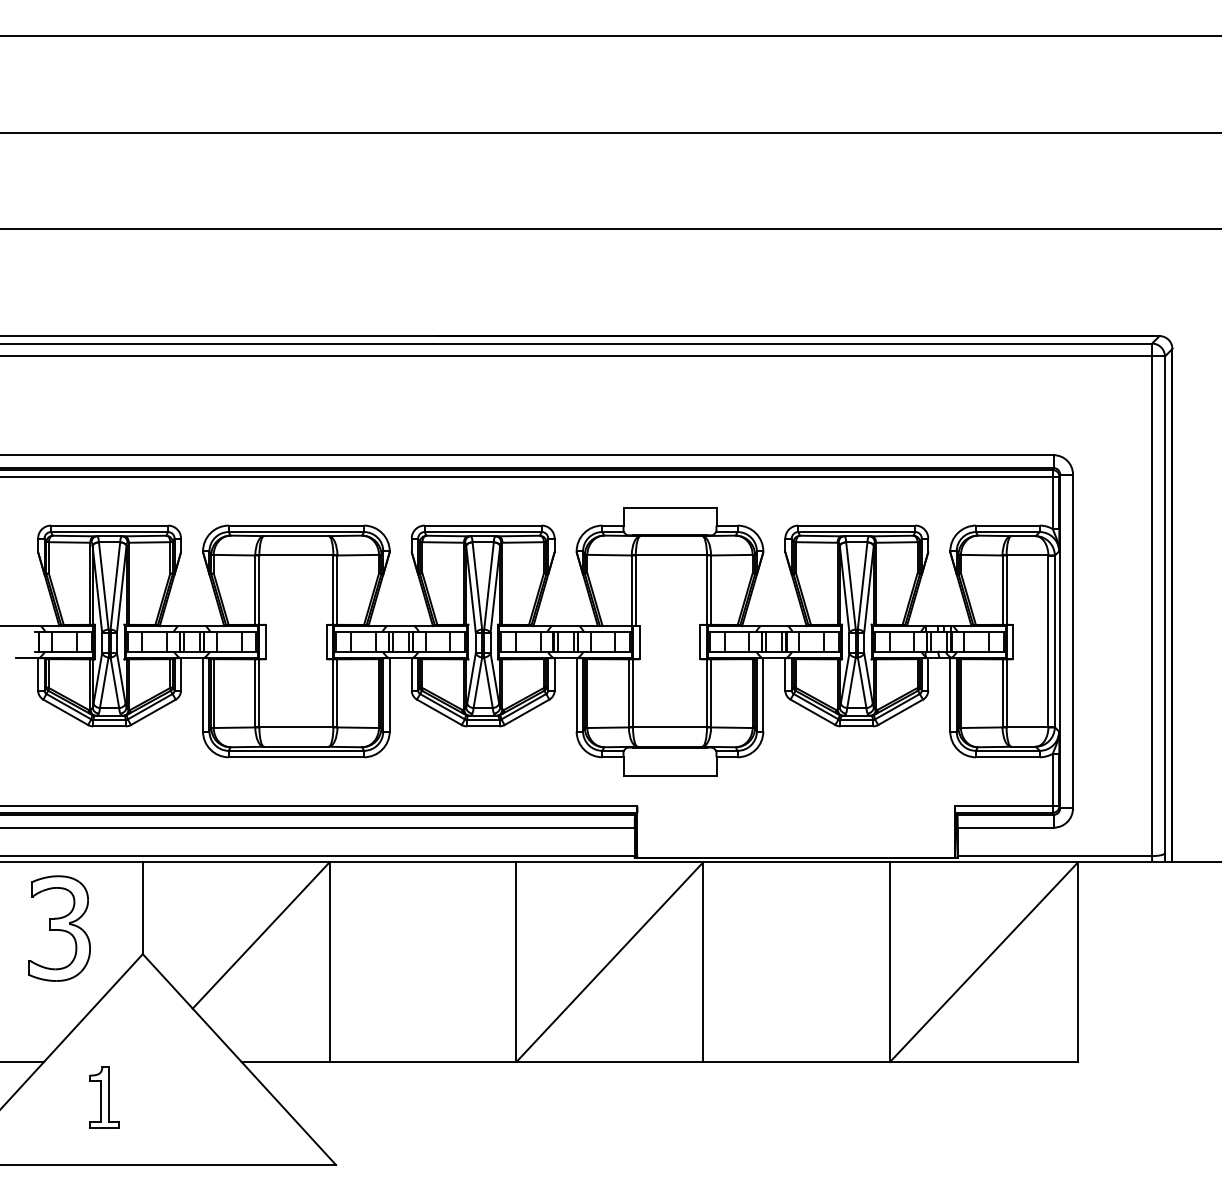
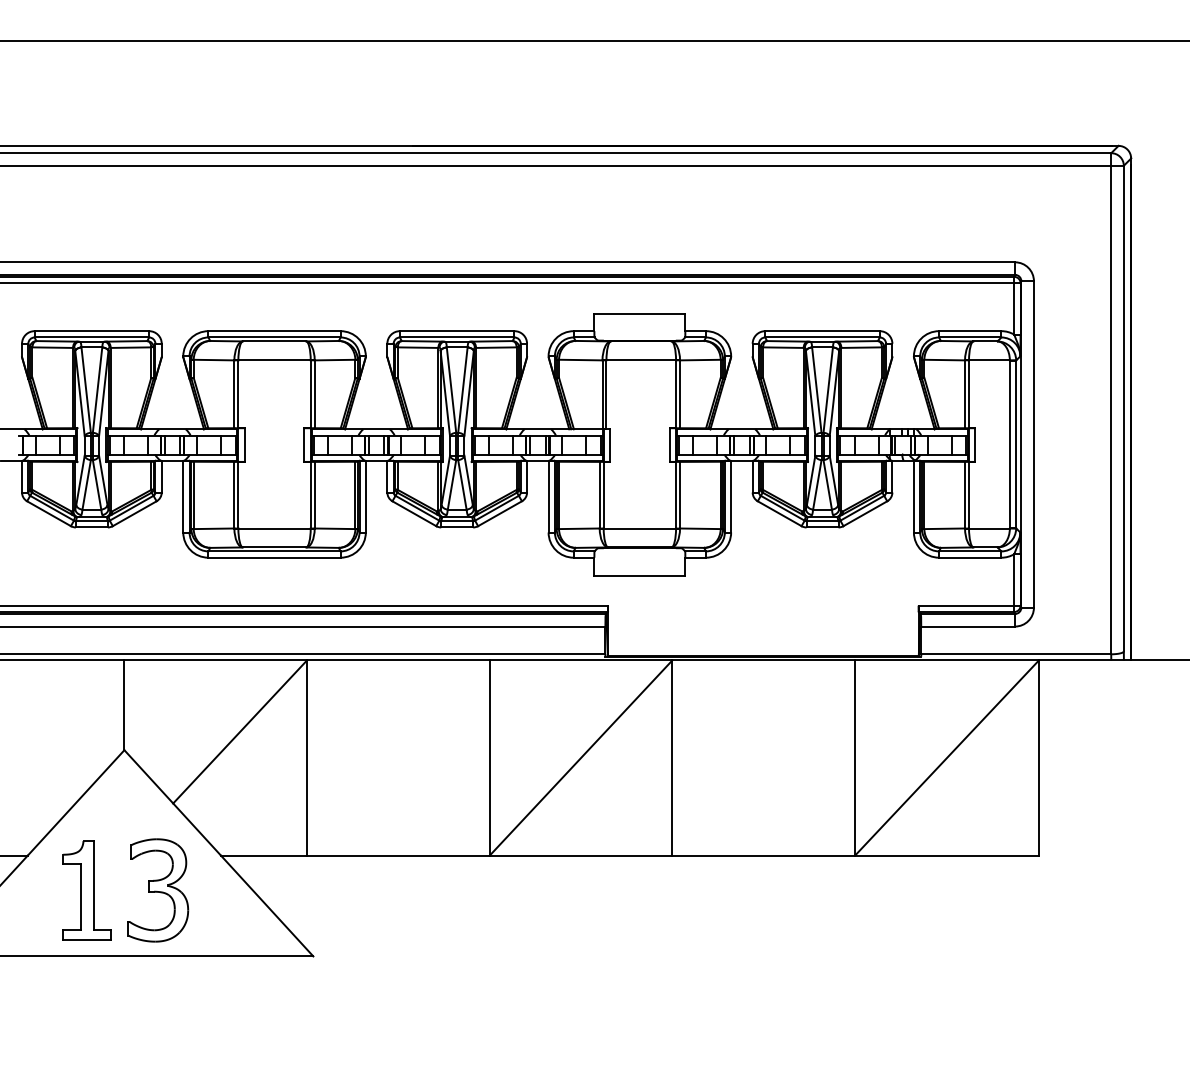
part: (59, 928) -> (158, 890), moved
part: (104, 1097) -> (86, 890), size x1.67

